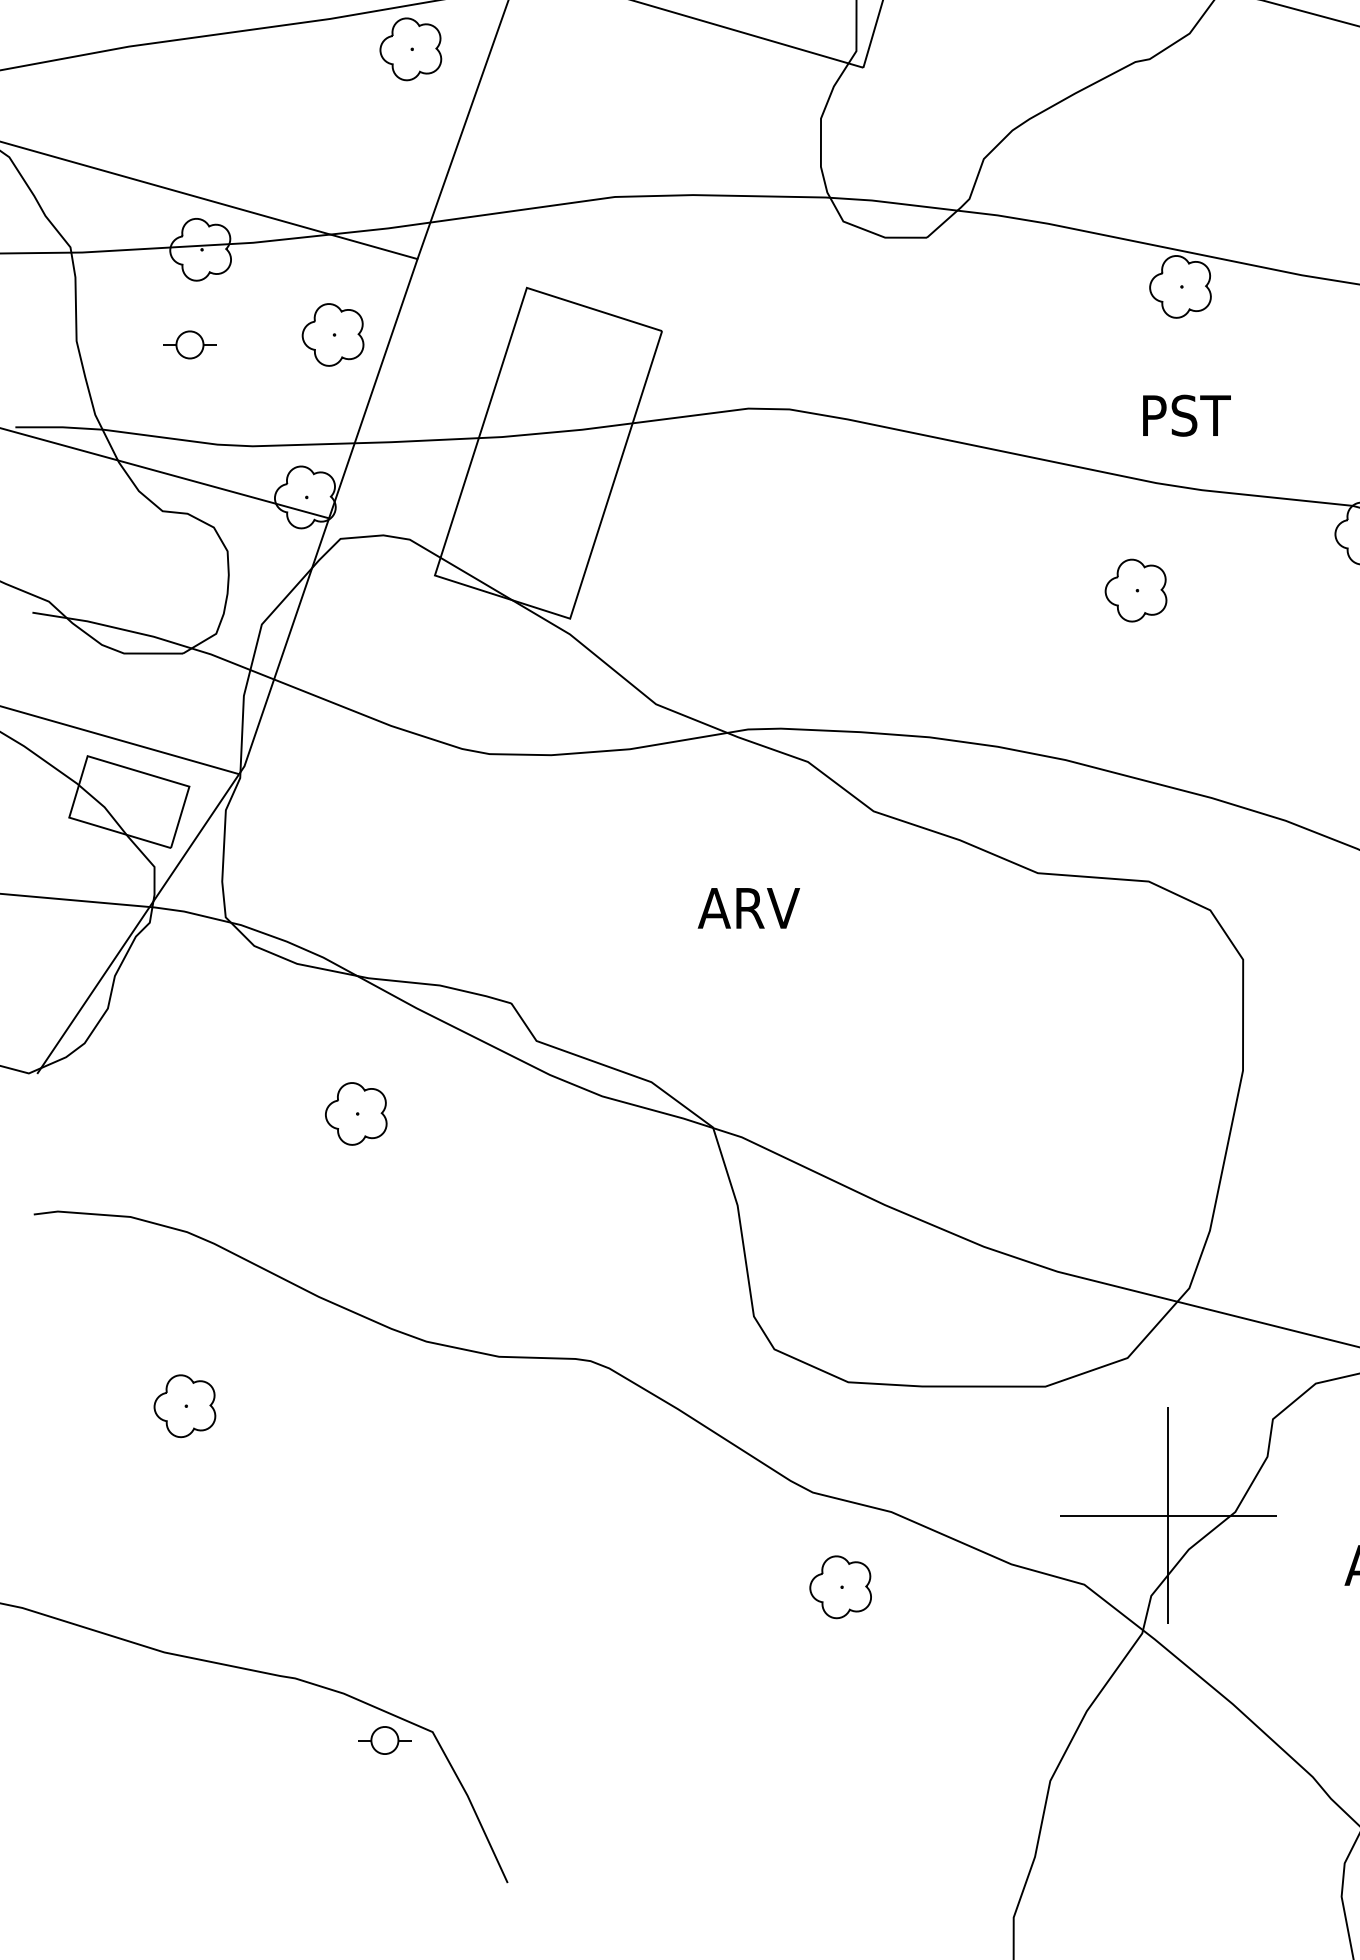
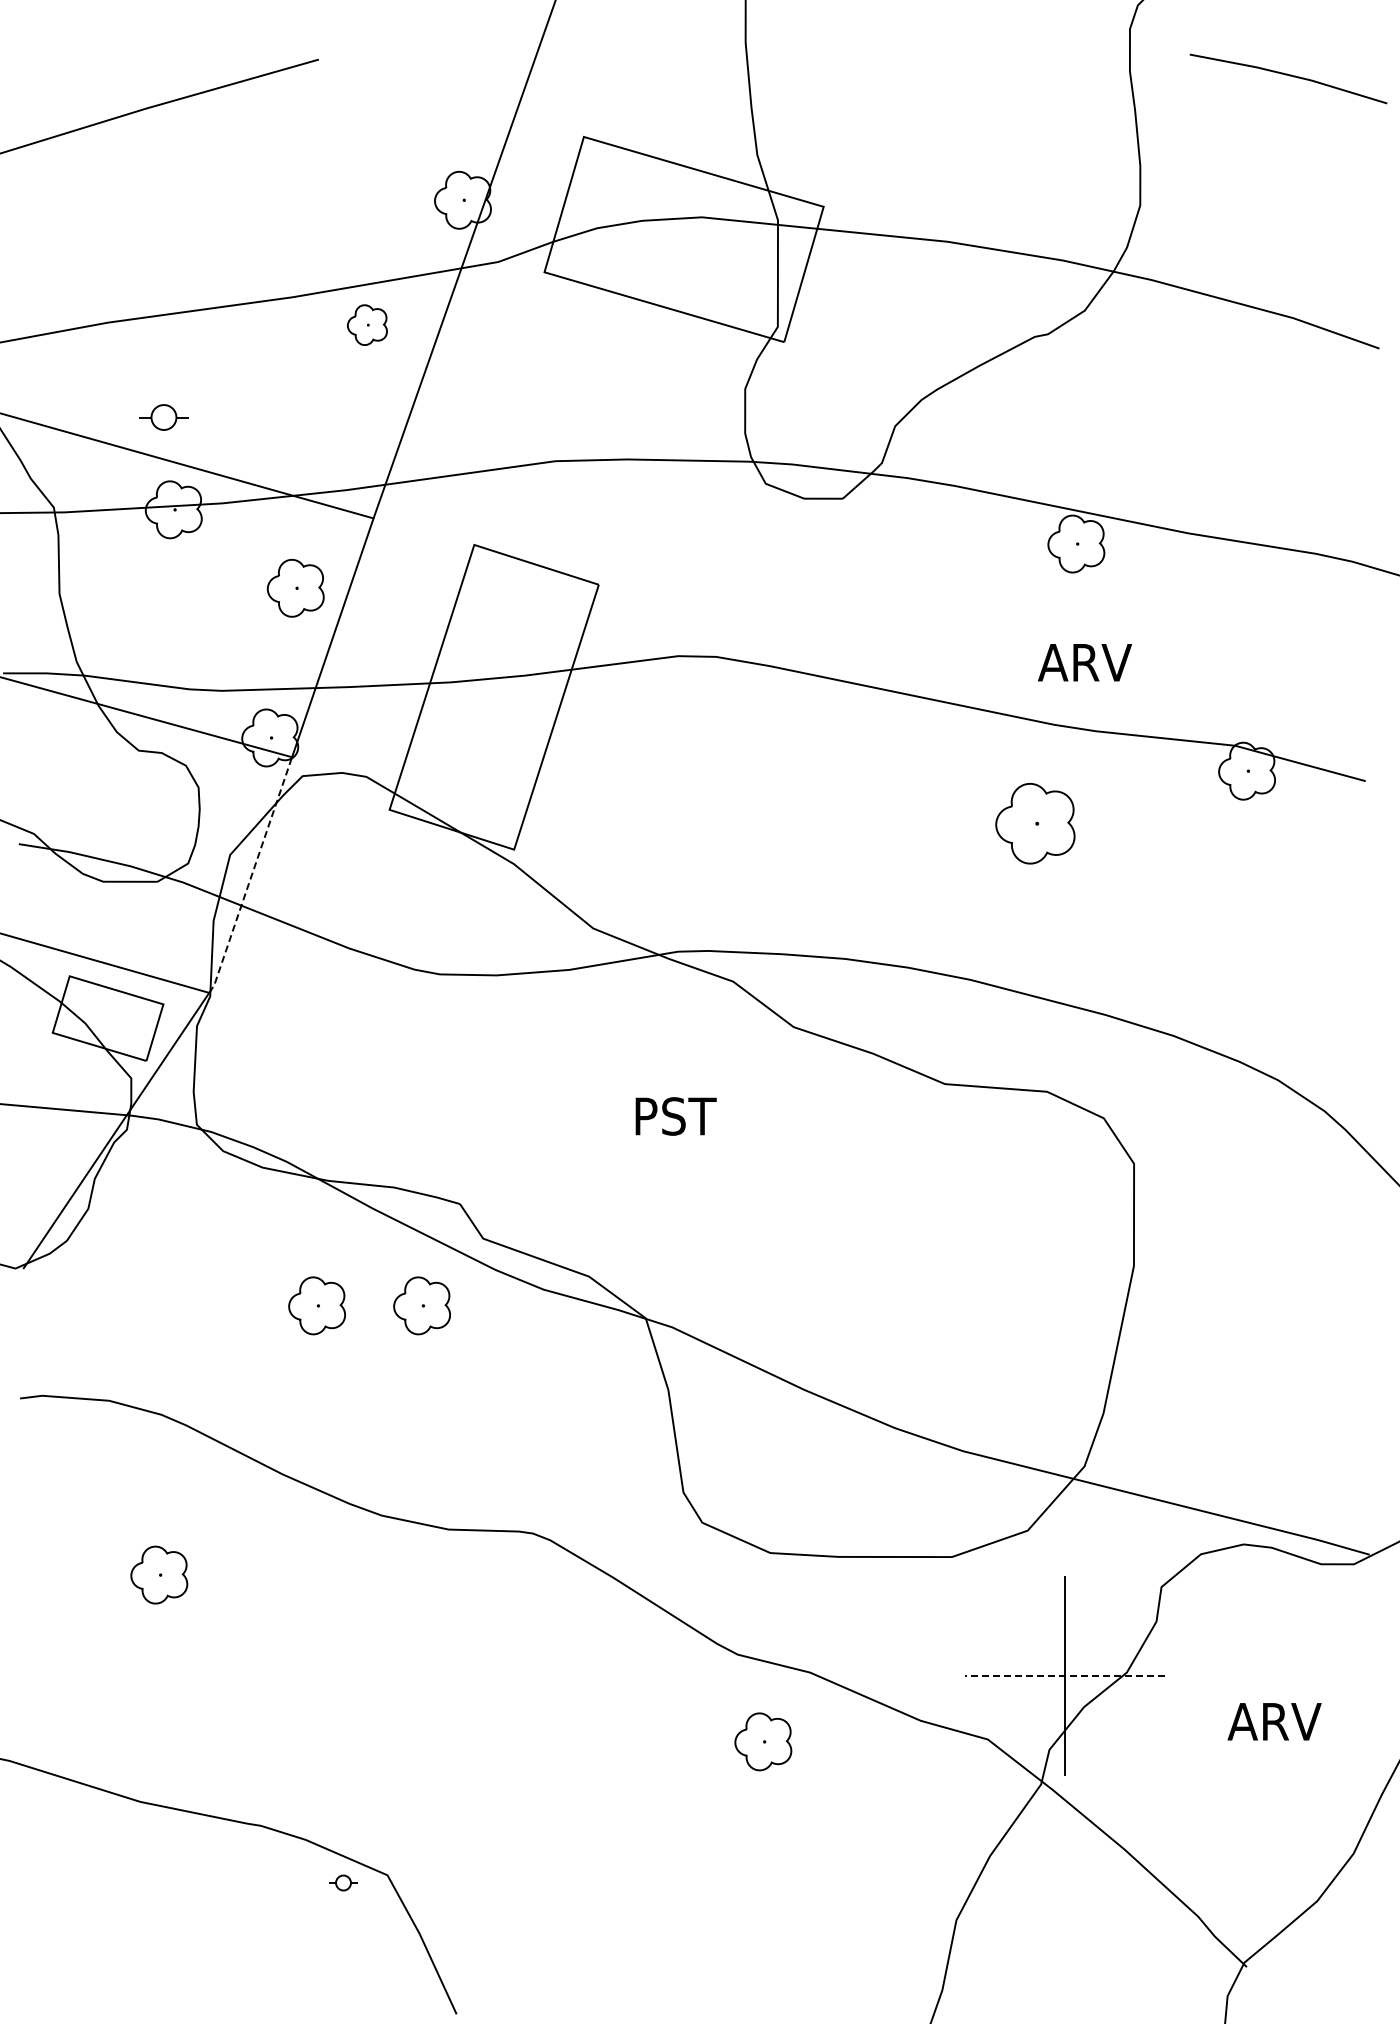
part: (410, 48) -> (367, 324), size x0.7
part: (189, 344) -> (163, 417), moved
text: (1190, 415) -> (1085, 662), PST -> ARV
part: (1136, 590) -> (1035, 823), size x1.4
line: (285, 647) -> (251, 876), solid -> dashed
text: (748, 908) -> (678, 1116), ARV -> PST
part: (469, 1113) -> (421, 1305), added
line: (1168, 1515) -> (1065, 1675), solid -> dashed
part: (384, 1739) -> (343, 1882), size x0.6

